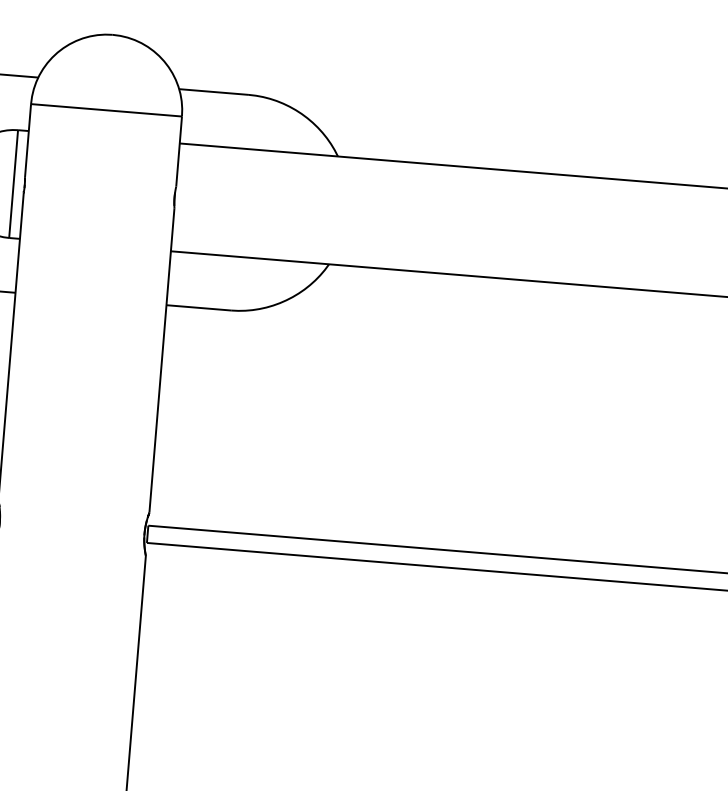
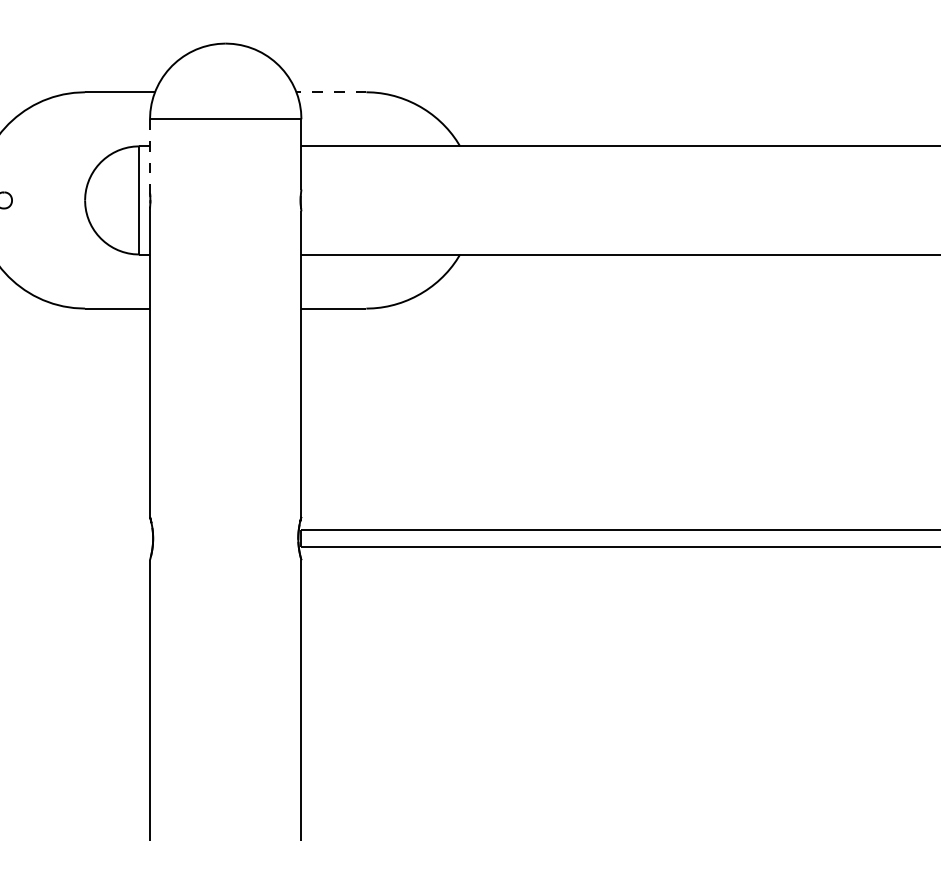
line: (214, 92) -> (331, 92), solid -> dashed
line: (28, 141) -> (150, 156), solid -> dashed

